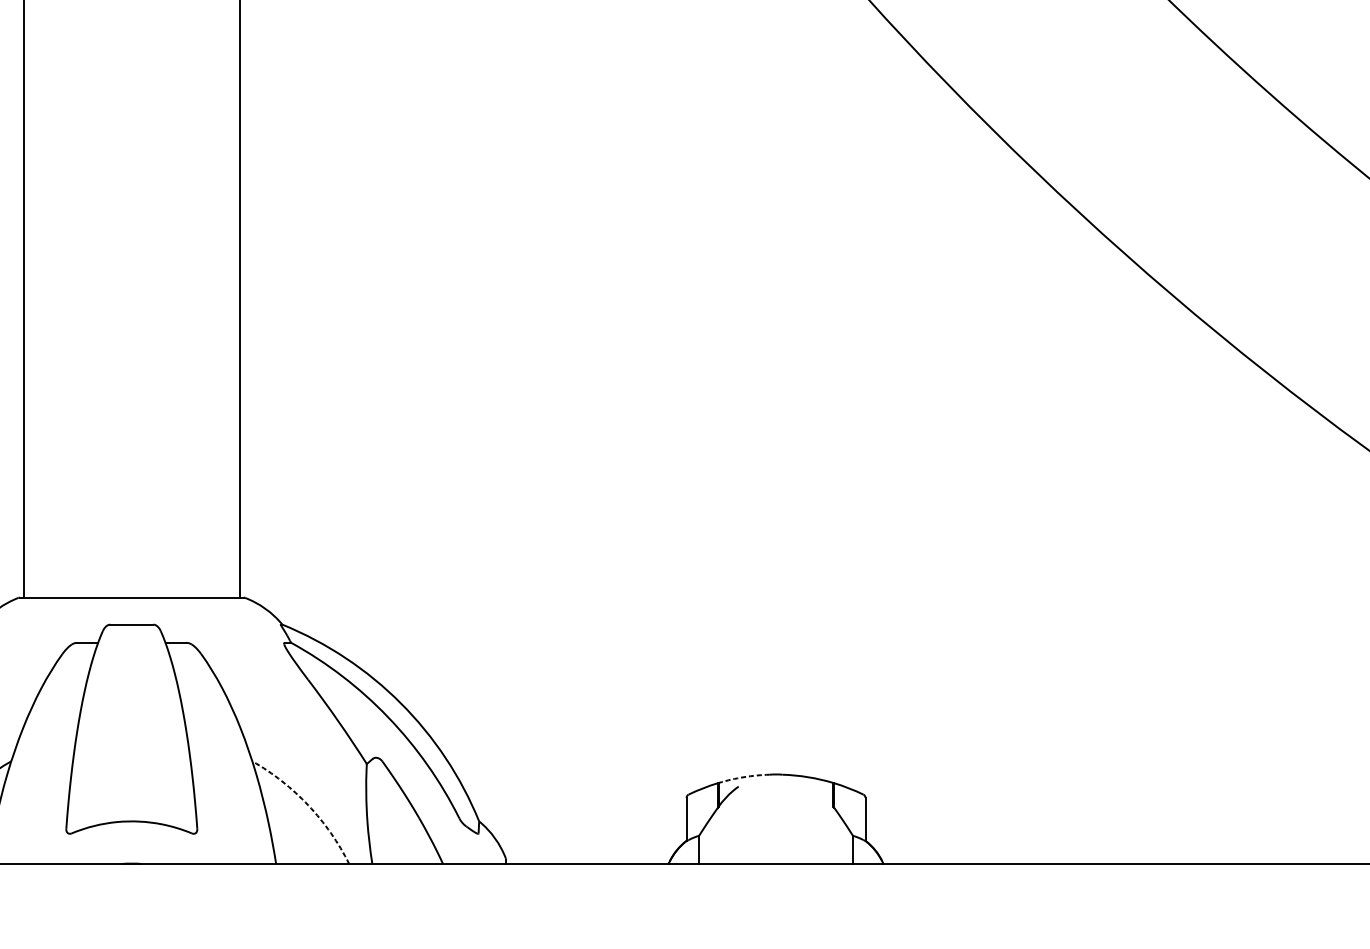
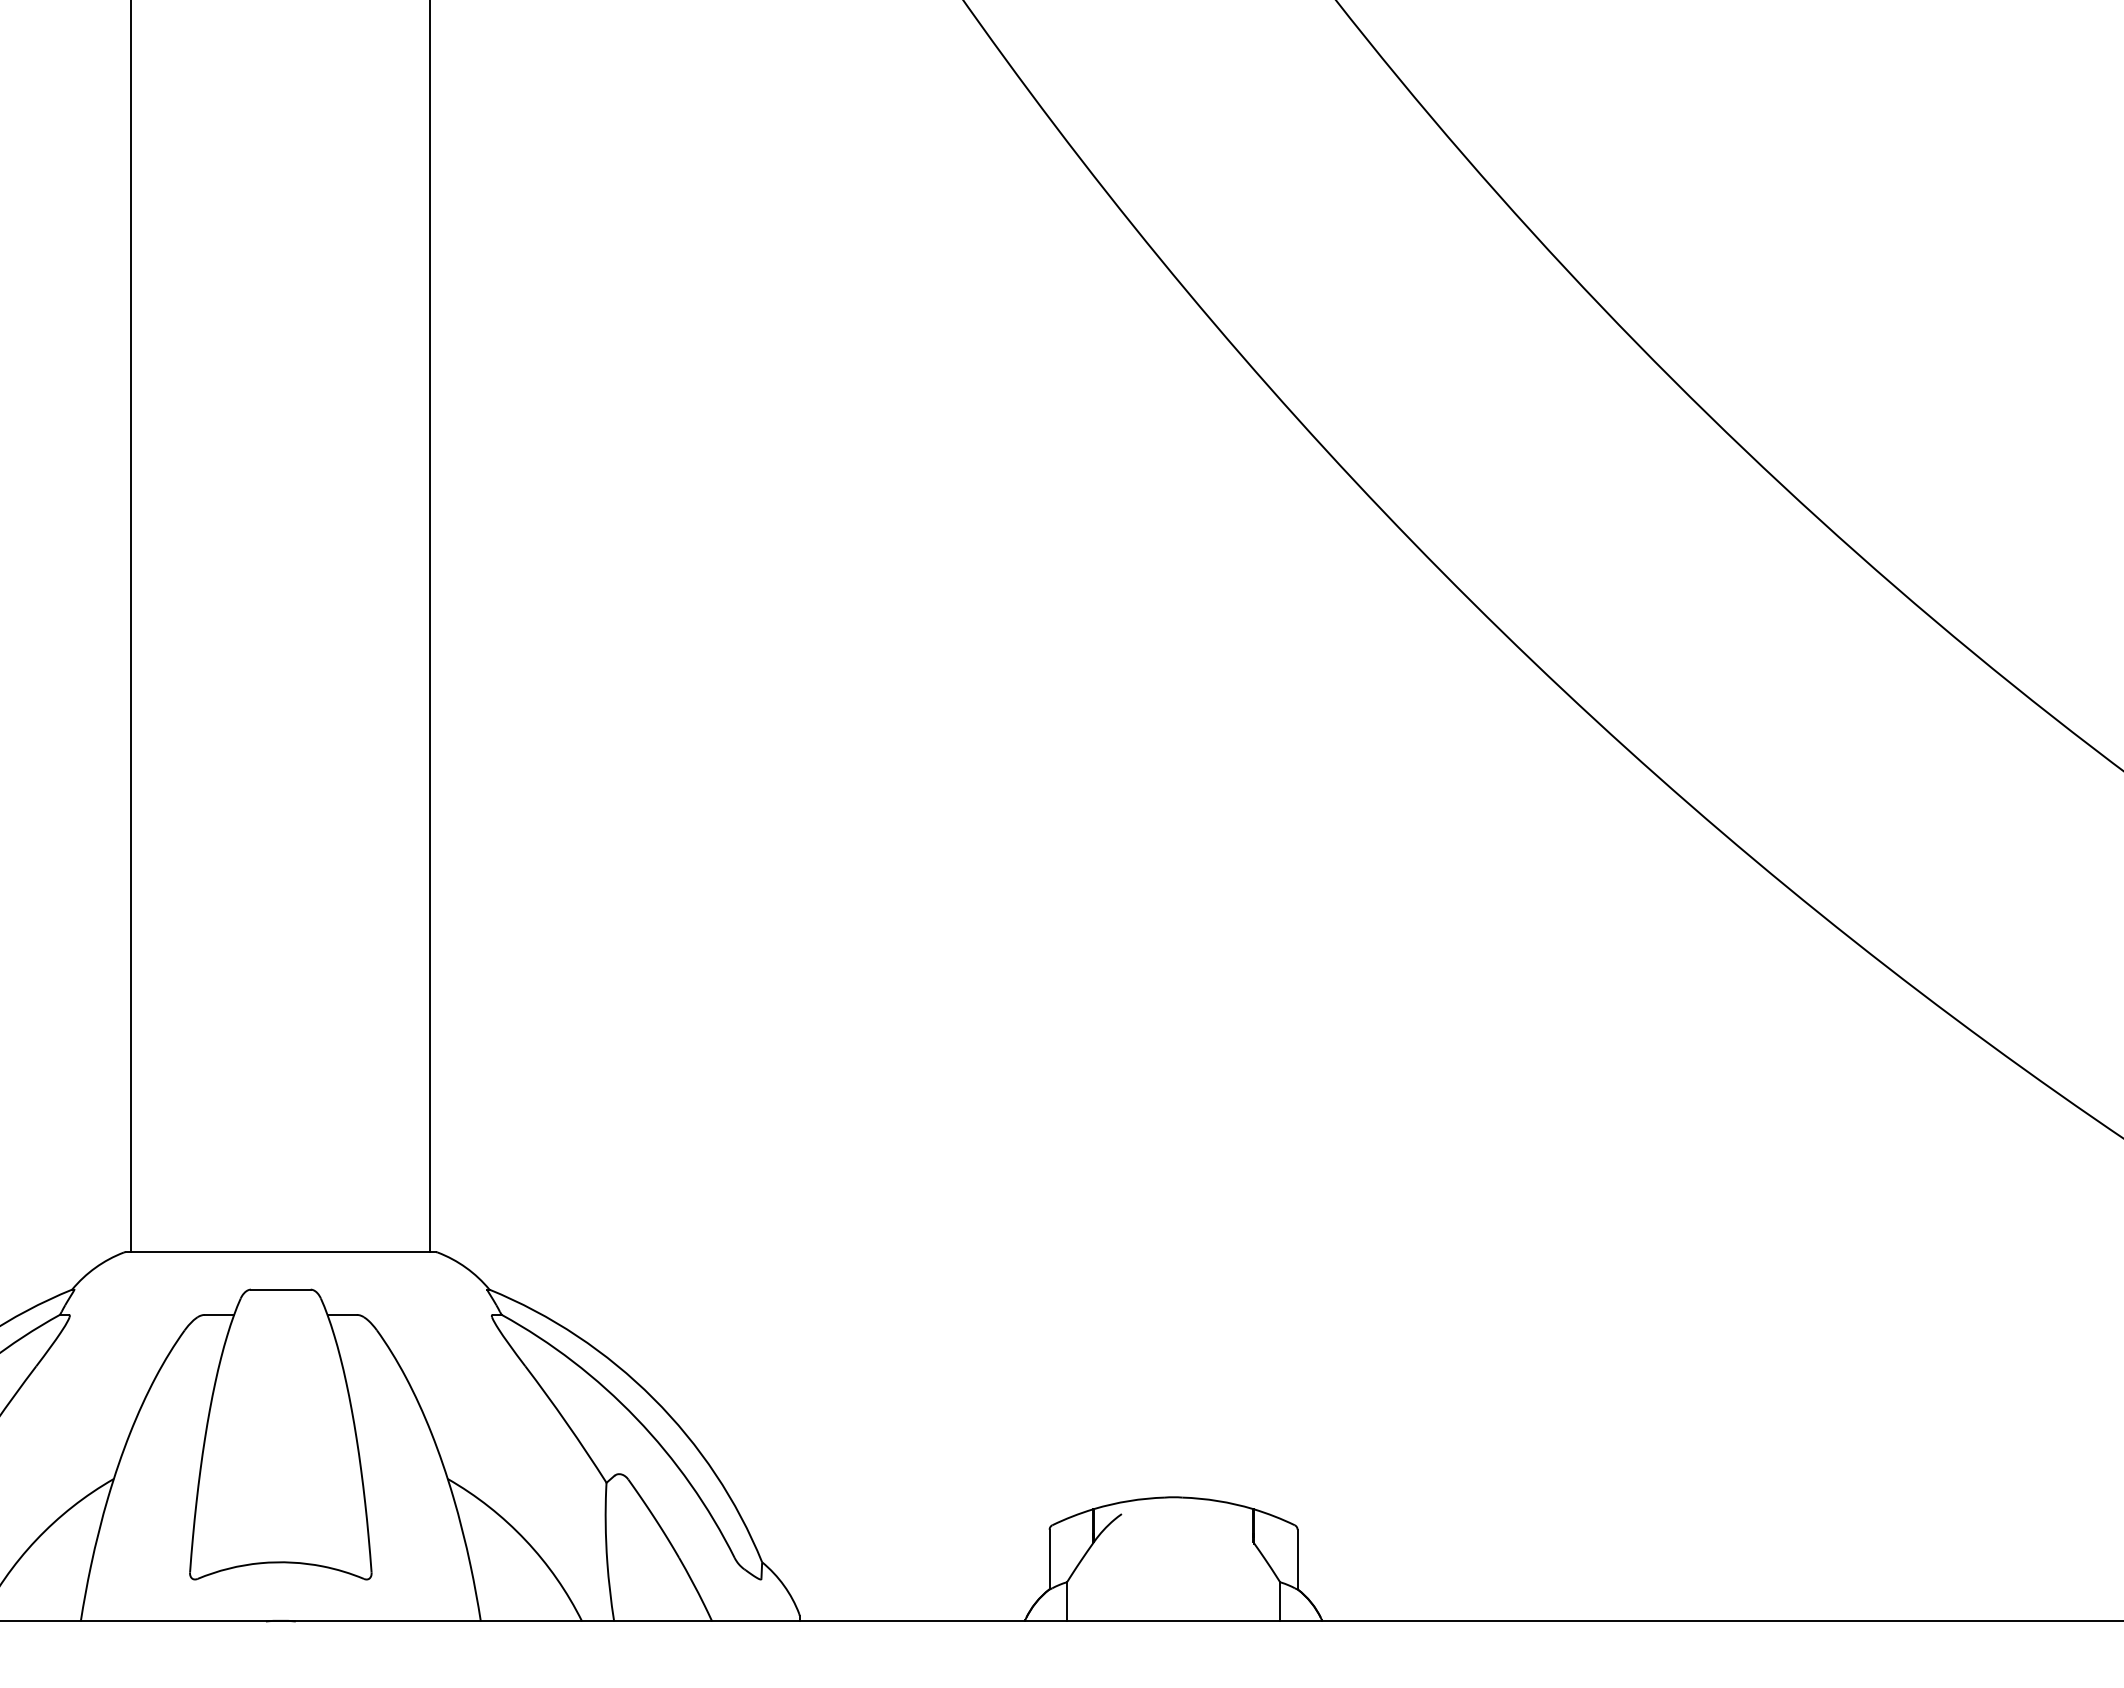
arc: (744, 777) -> (1129, 1501), dashed -> solid
arc: (308, 805) -> (525, 1540), dashed -> solid

